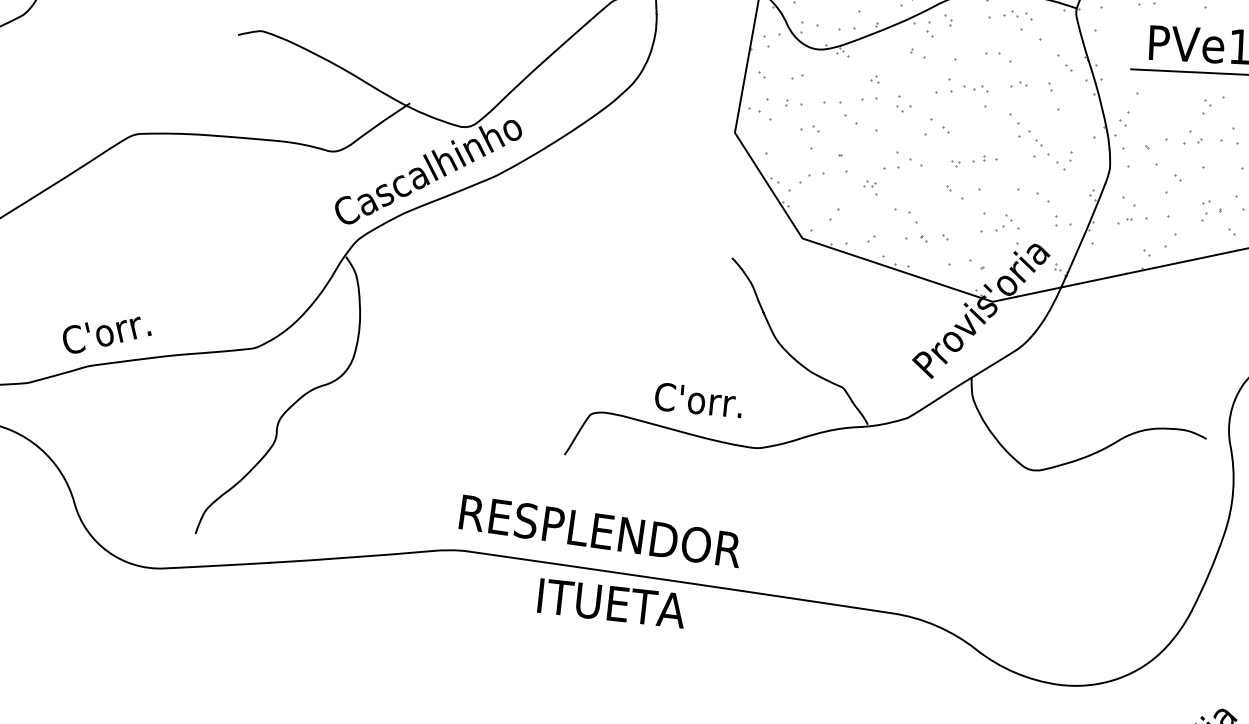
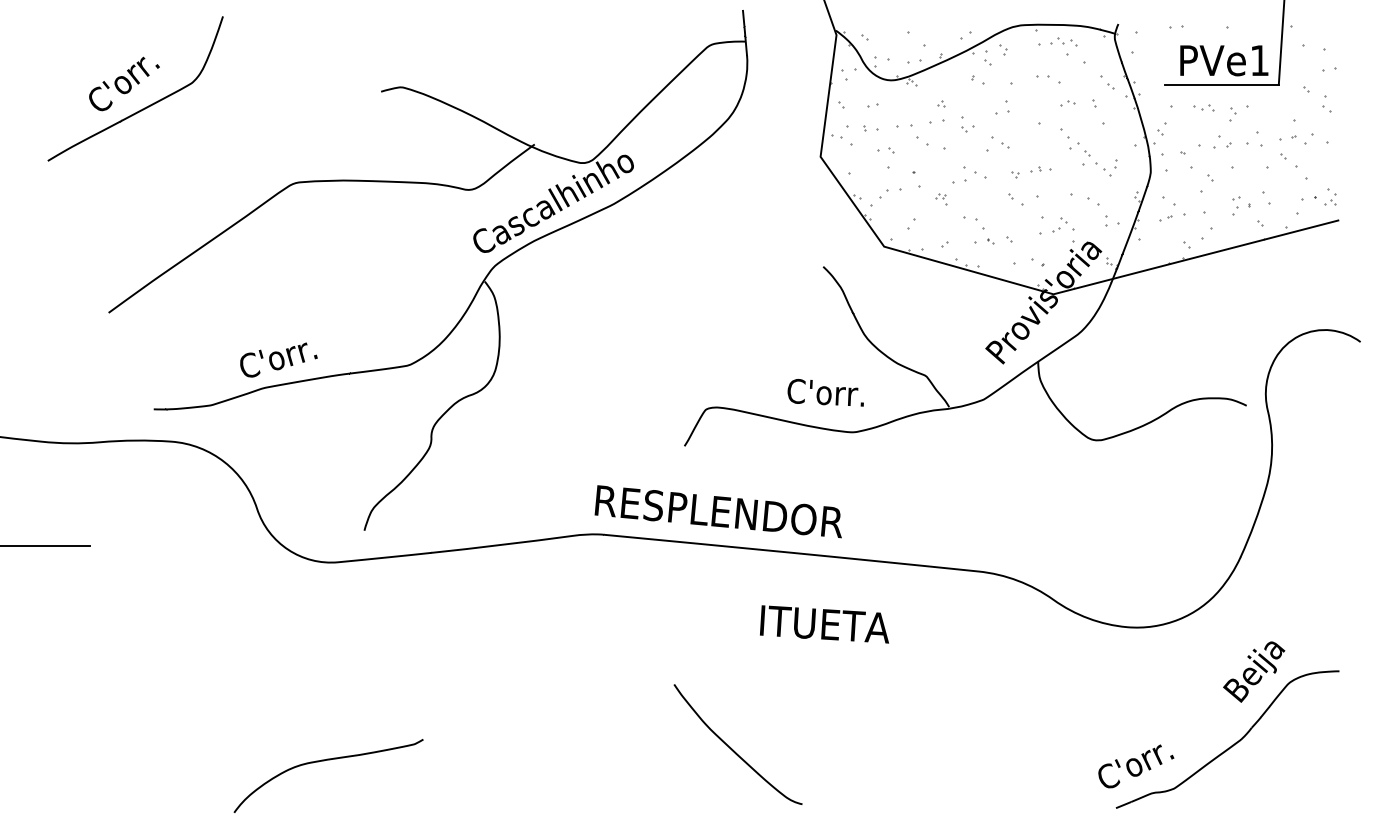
part: (975, 87) -> (1203, 107), moved
text: (698, 399) -> (825, 392), moved
text: (611, 603) -> (824, 624), moved

